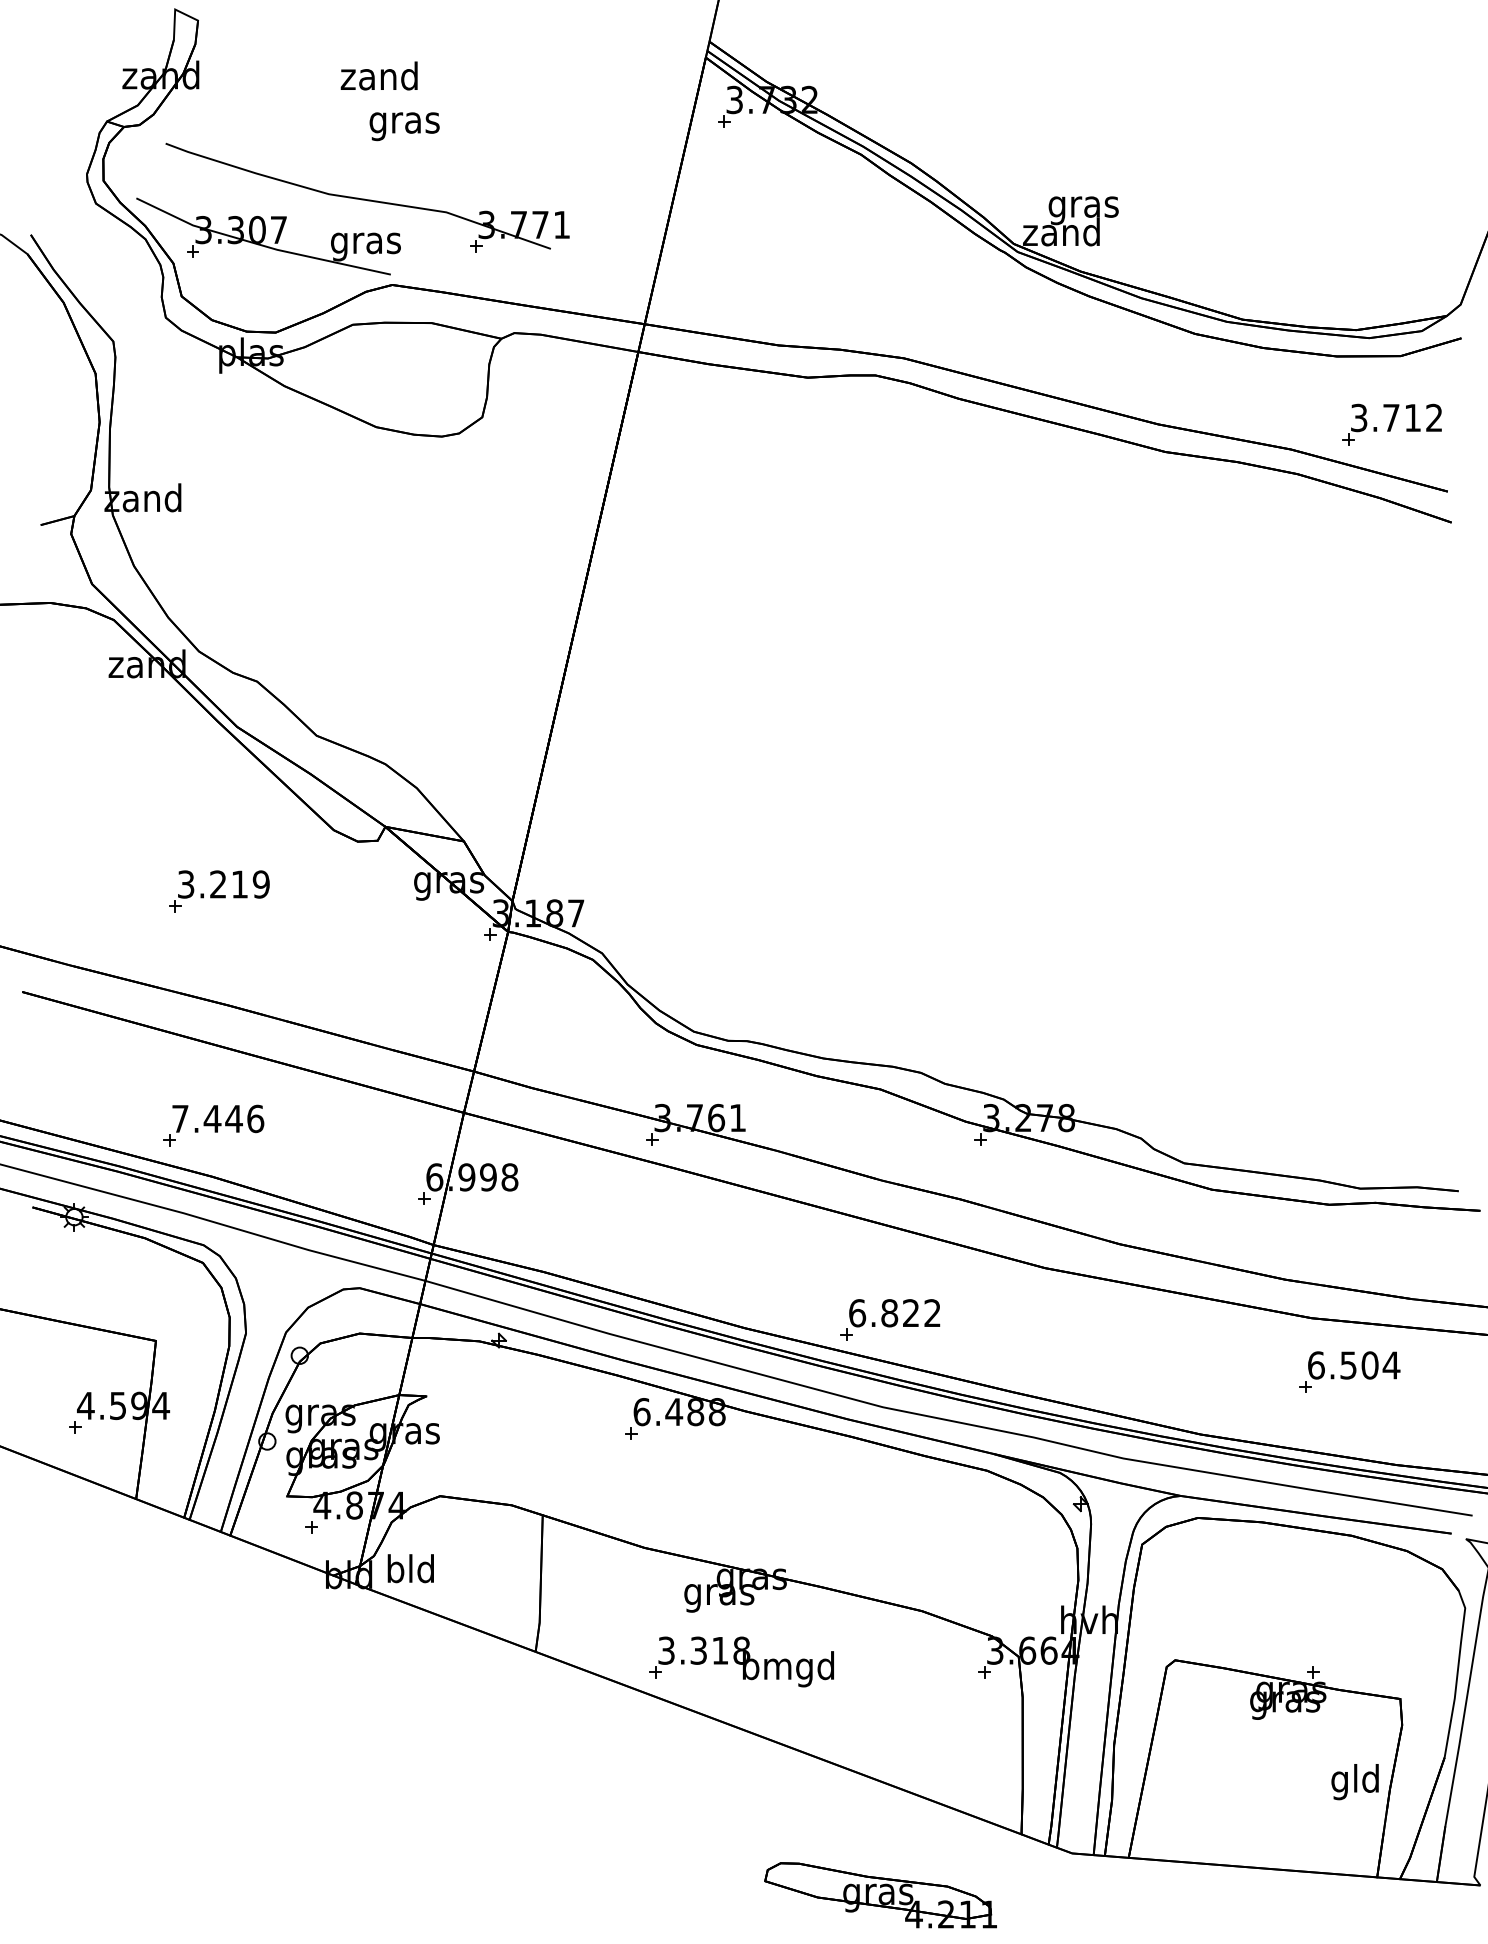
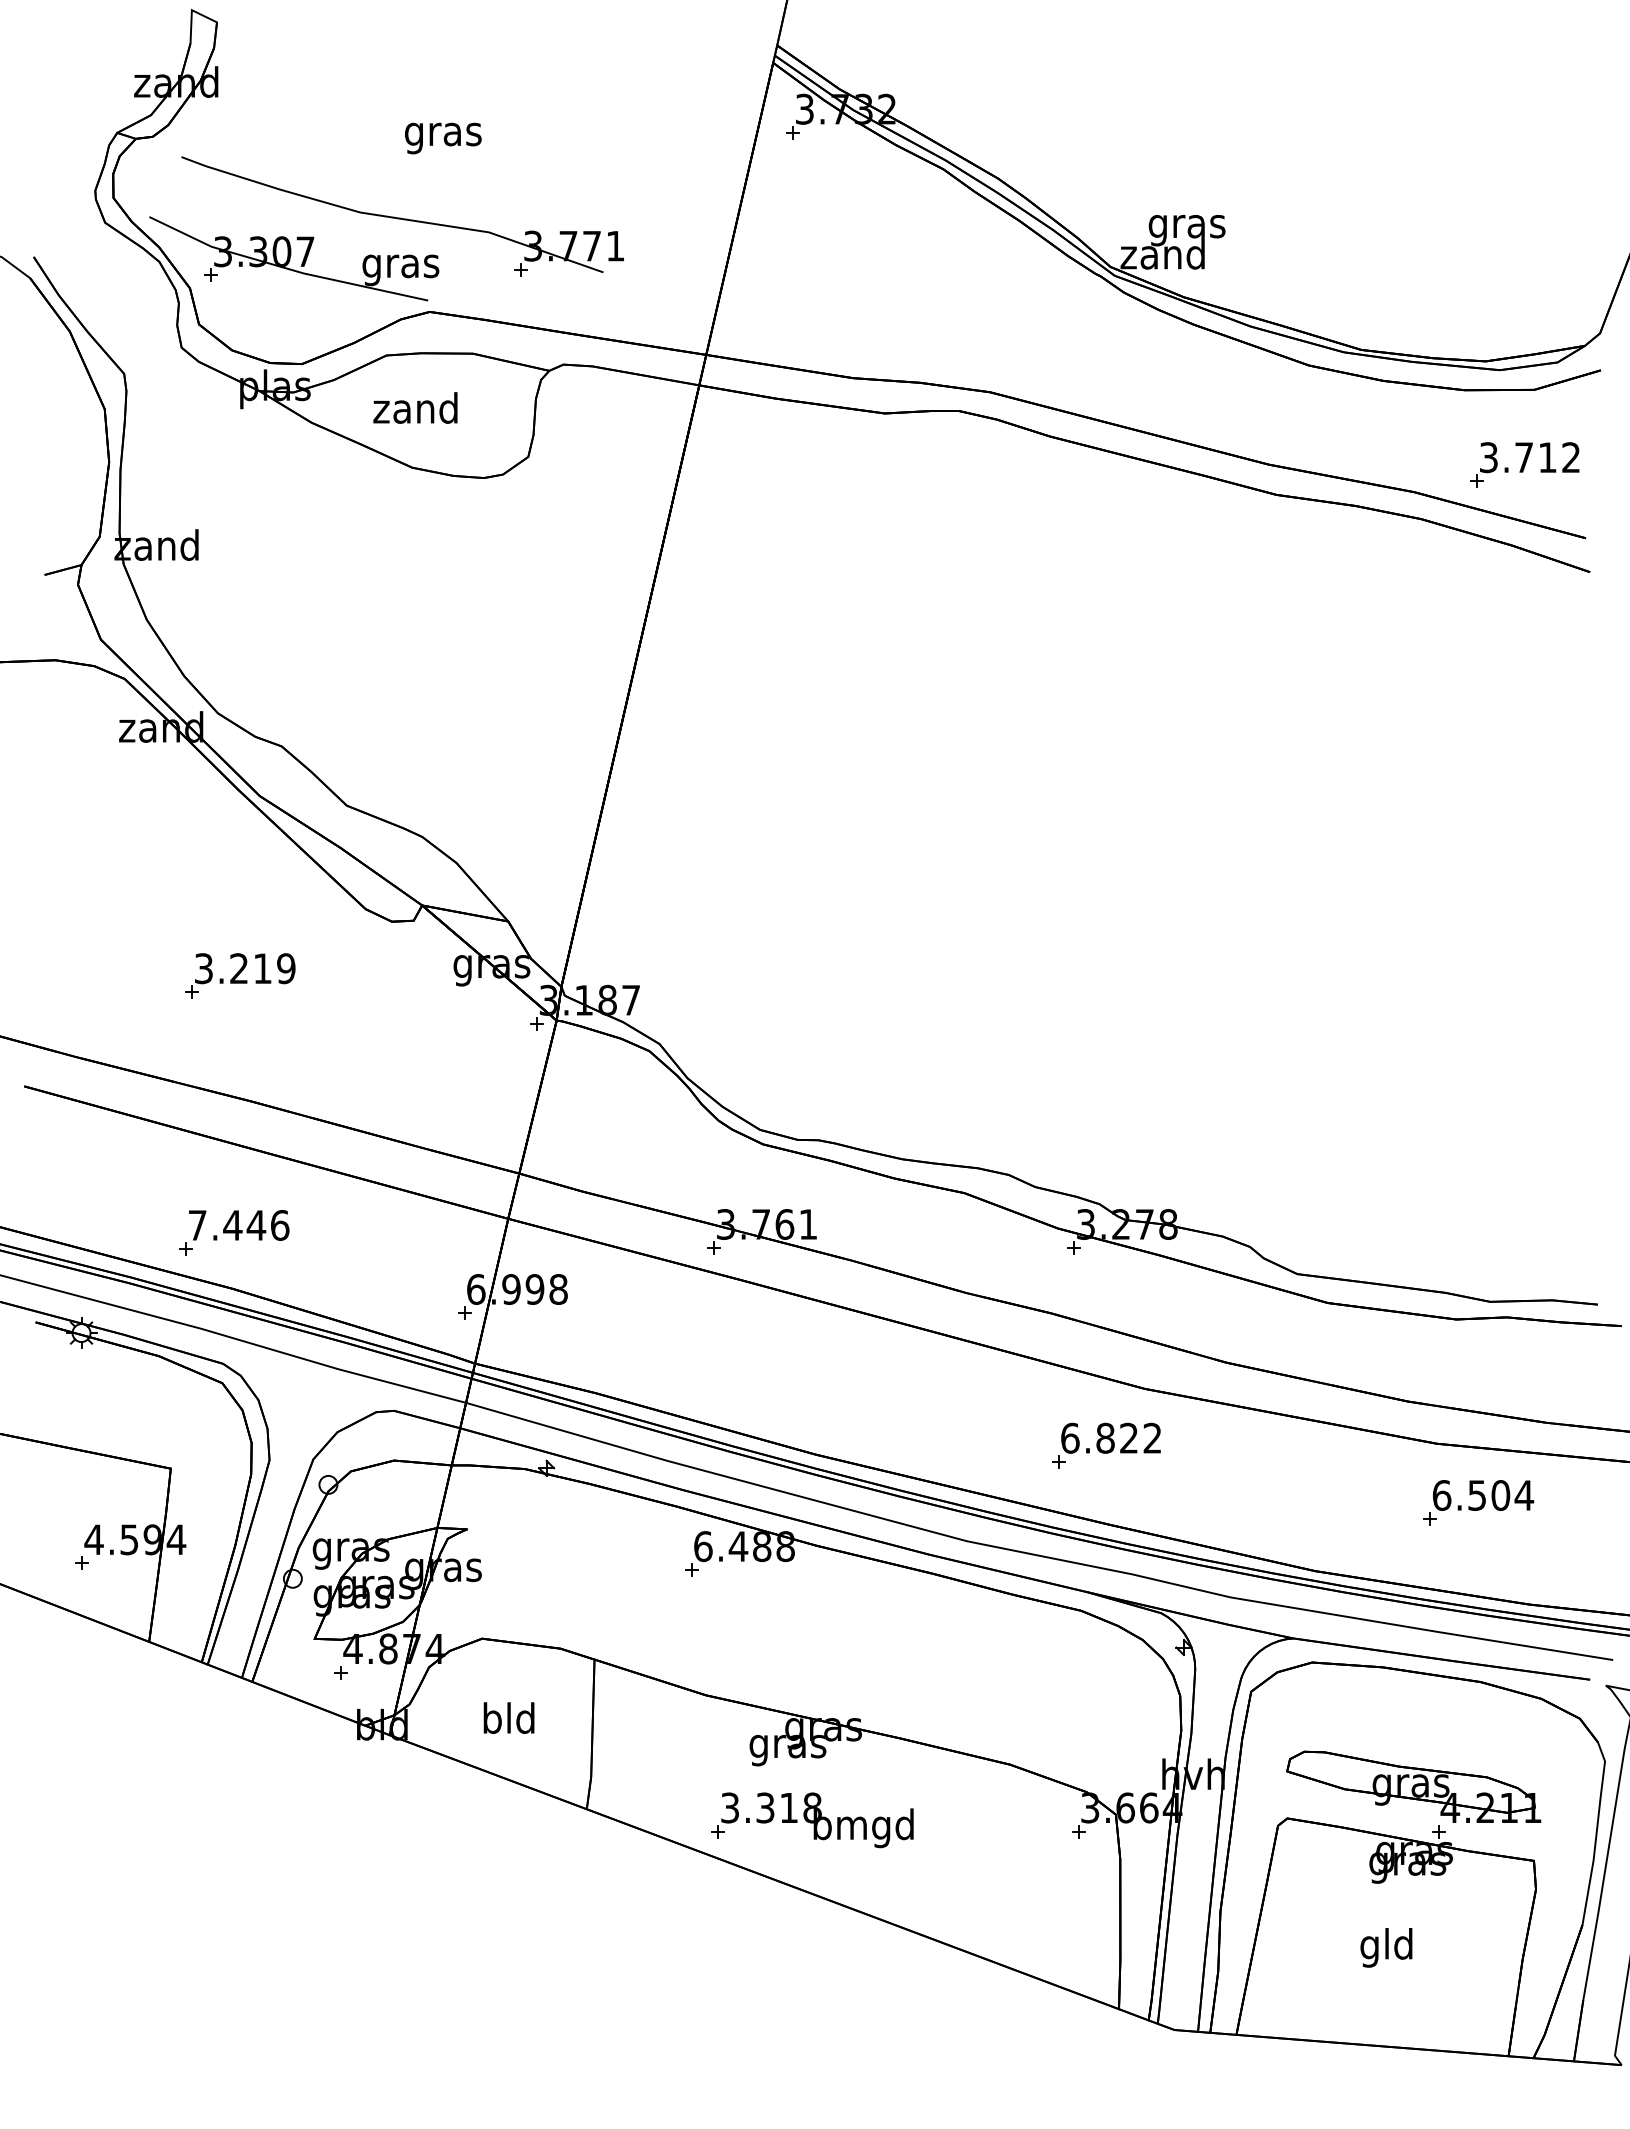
text: (379, 75) -> (415, 407), moved
part: (890, 1319) -> (1106, 1445), moved
text: (410, 1568) -> (508, 1717), moved
text: (1355, 1781) -> (1386, 1947), moved
part: (880, 1894) -> (1413, 1786), moved

